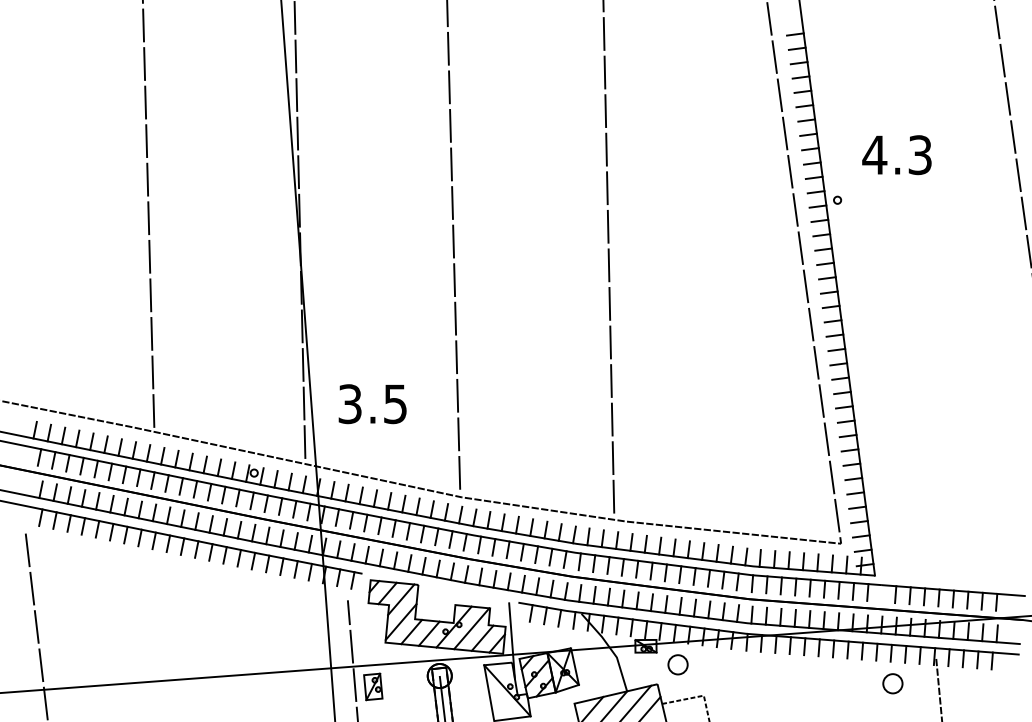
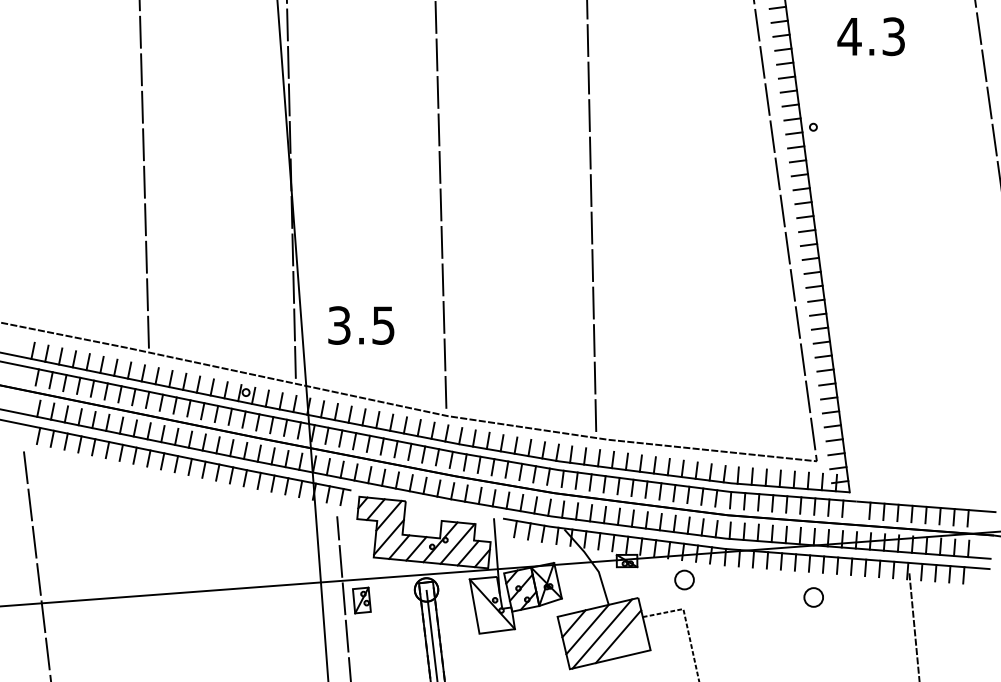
text: (896, 155) -> (870, 37), moved
part: (677, 664) -> (684, 579), moved
part: (892, 683) -> (813, 597), moved

